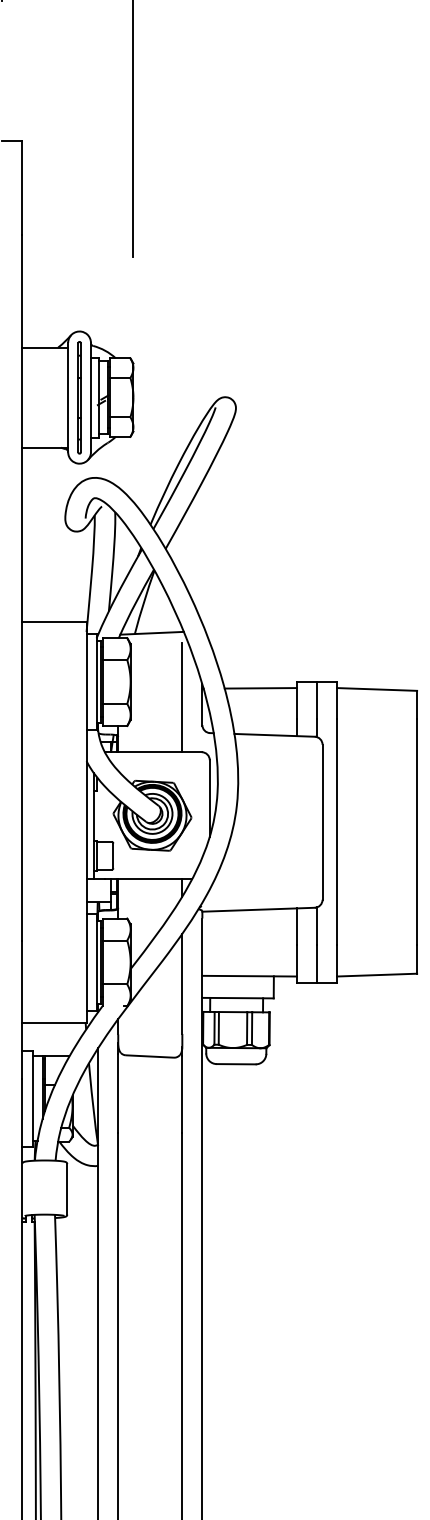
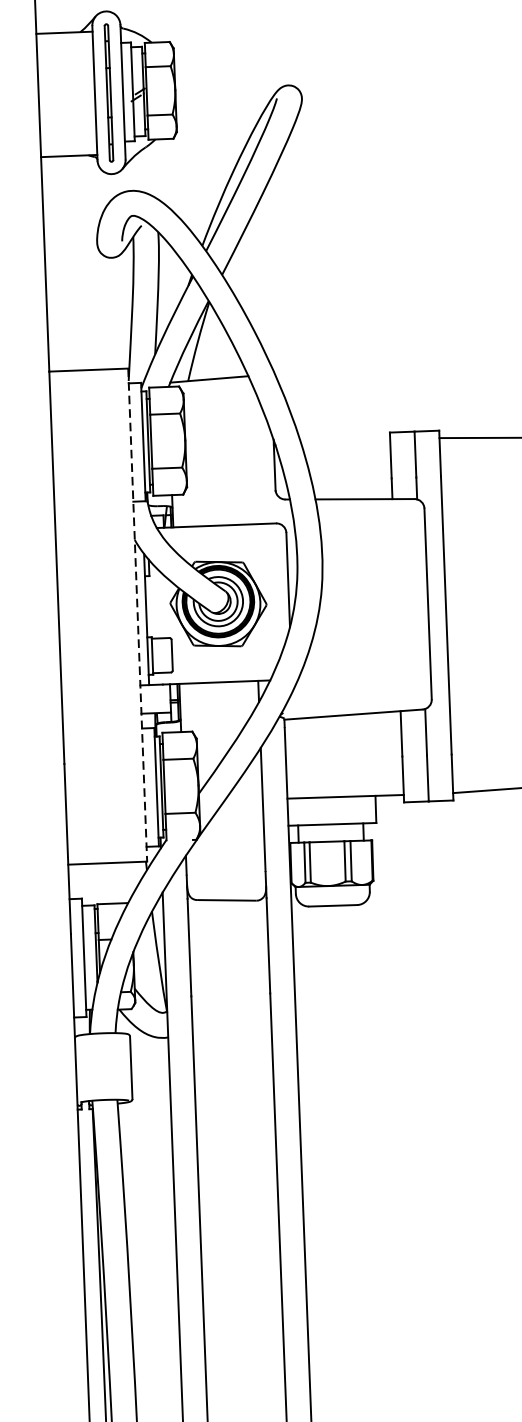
line: (260, 688) -> (345, 442), removed
line: (182, 697) -> (249, 457), removed
line: (86, 822) -> (137, 615), solid -> dashed

